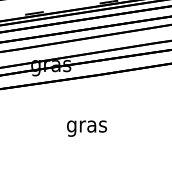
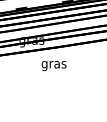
text: (86, 129) -> (53, 66), moved

